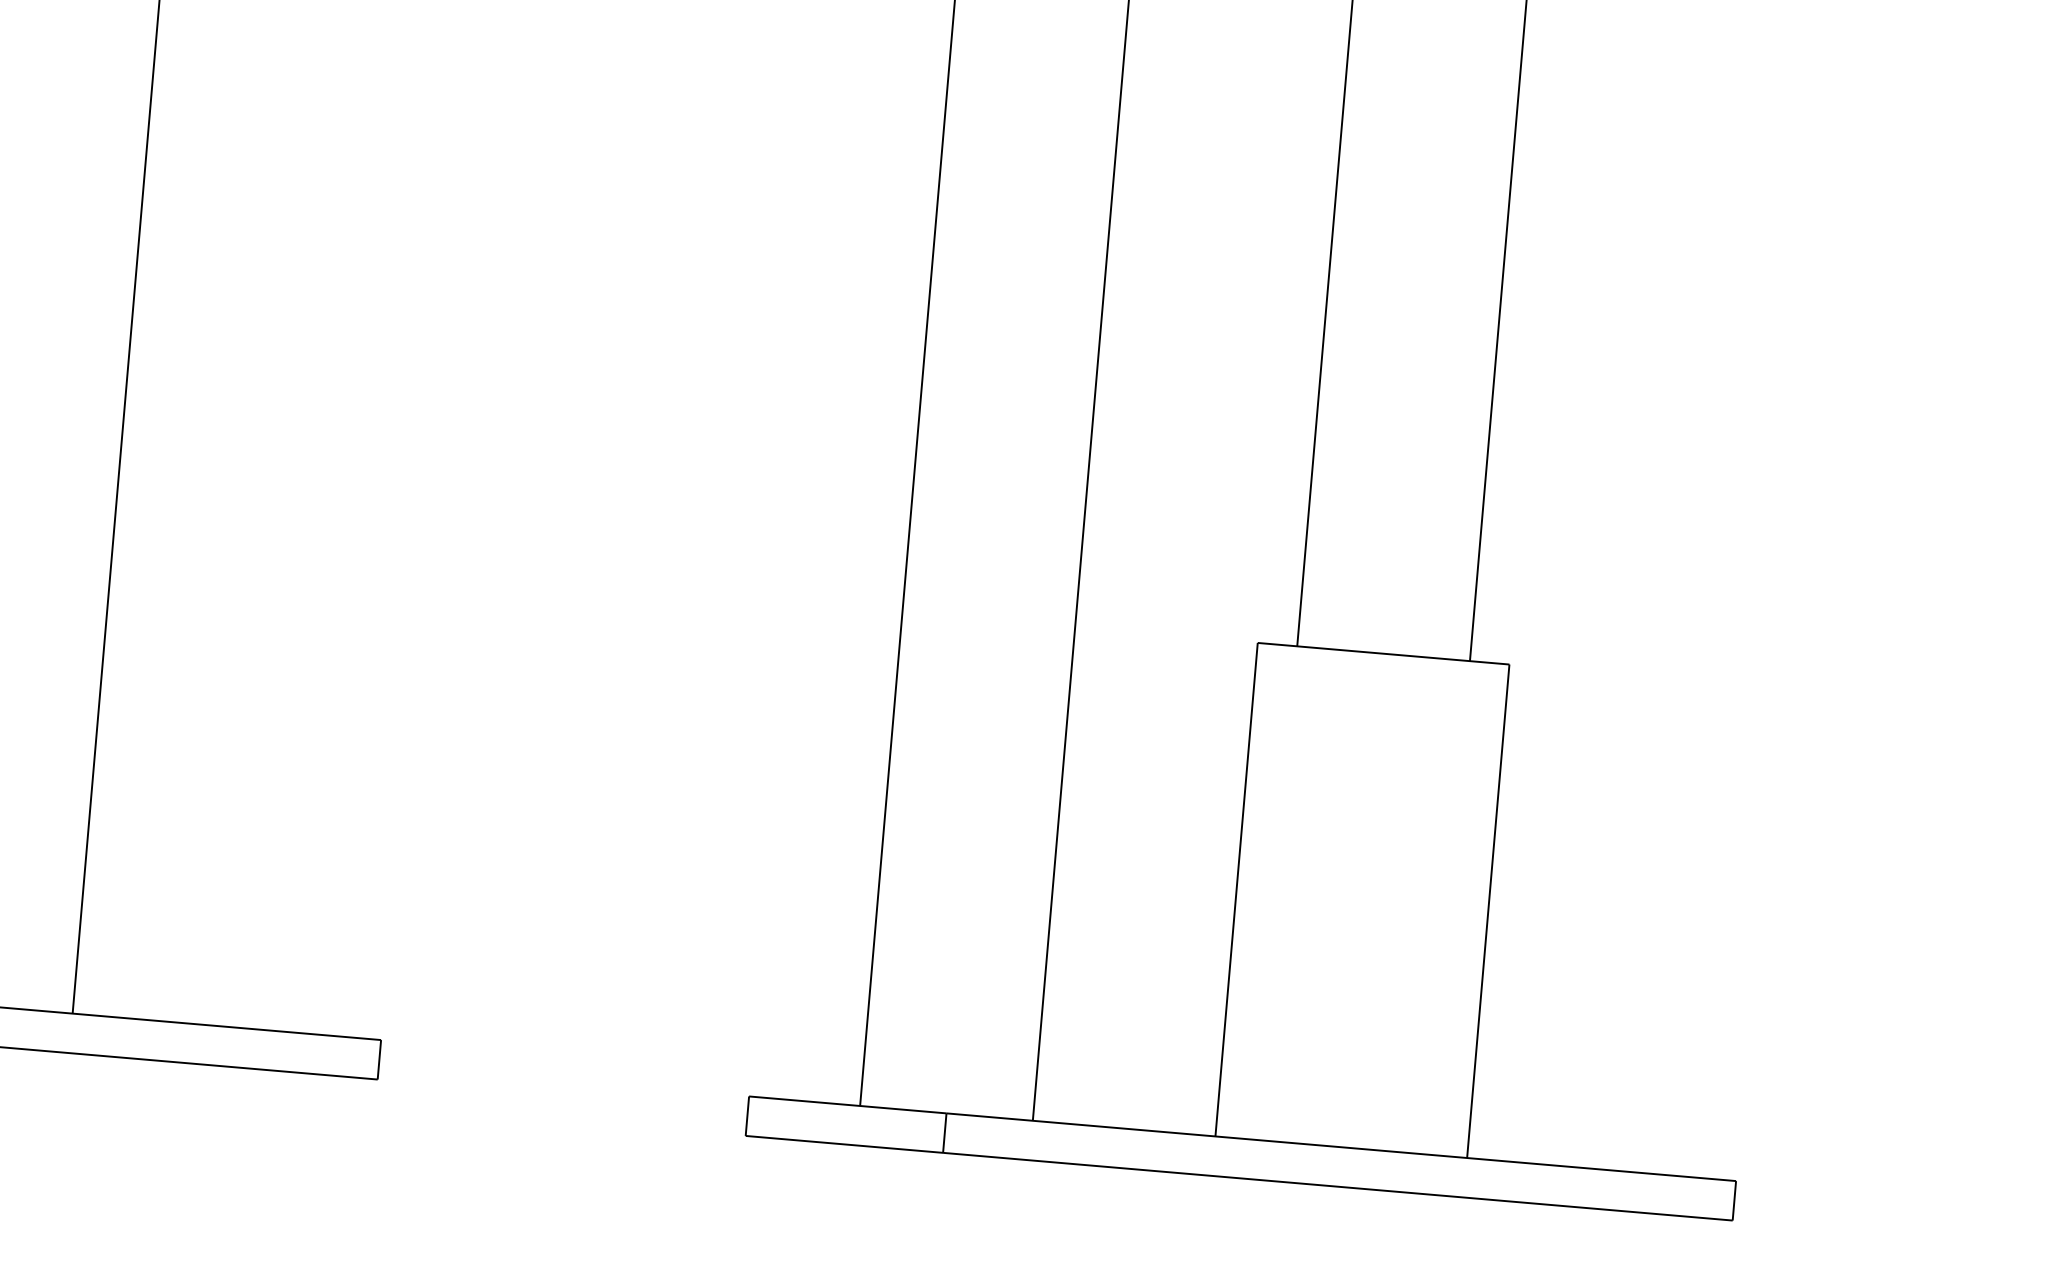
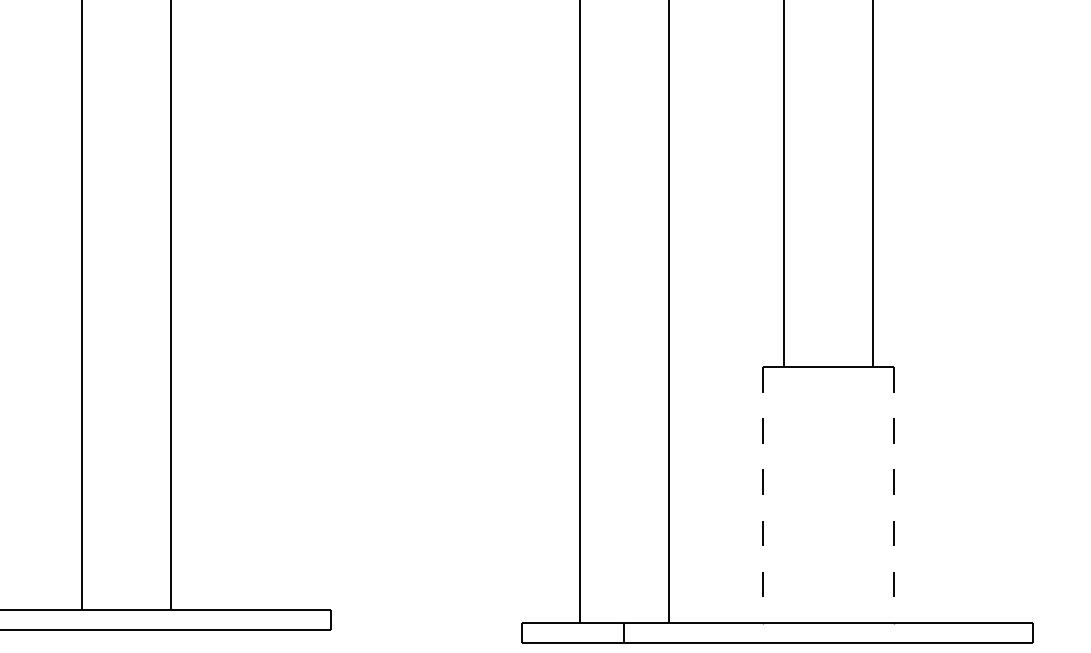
line: (1236, 888) -> (763, 494), solid -> dashed
line: (1488, 910) -> (893, 494), solid -> dashed

